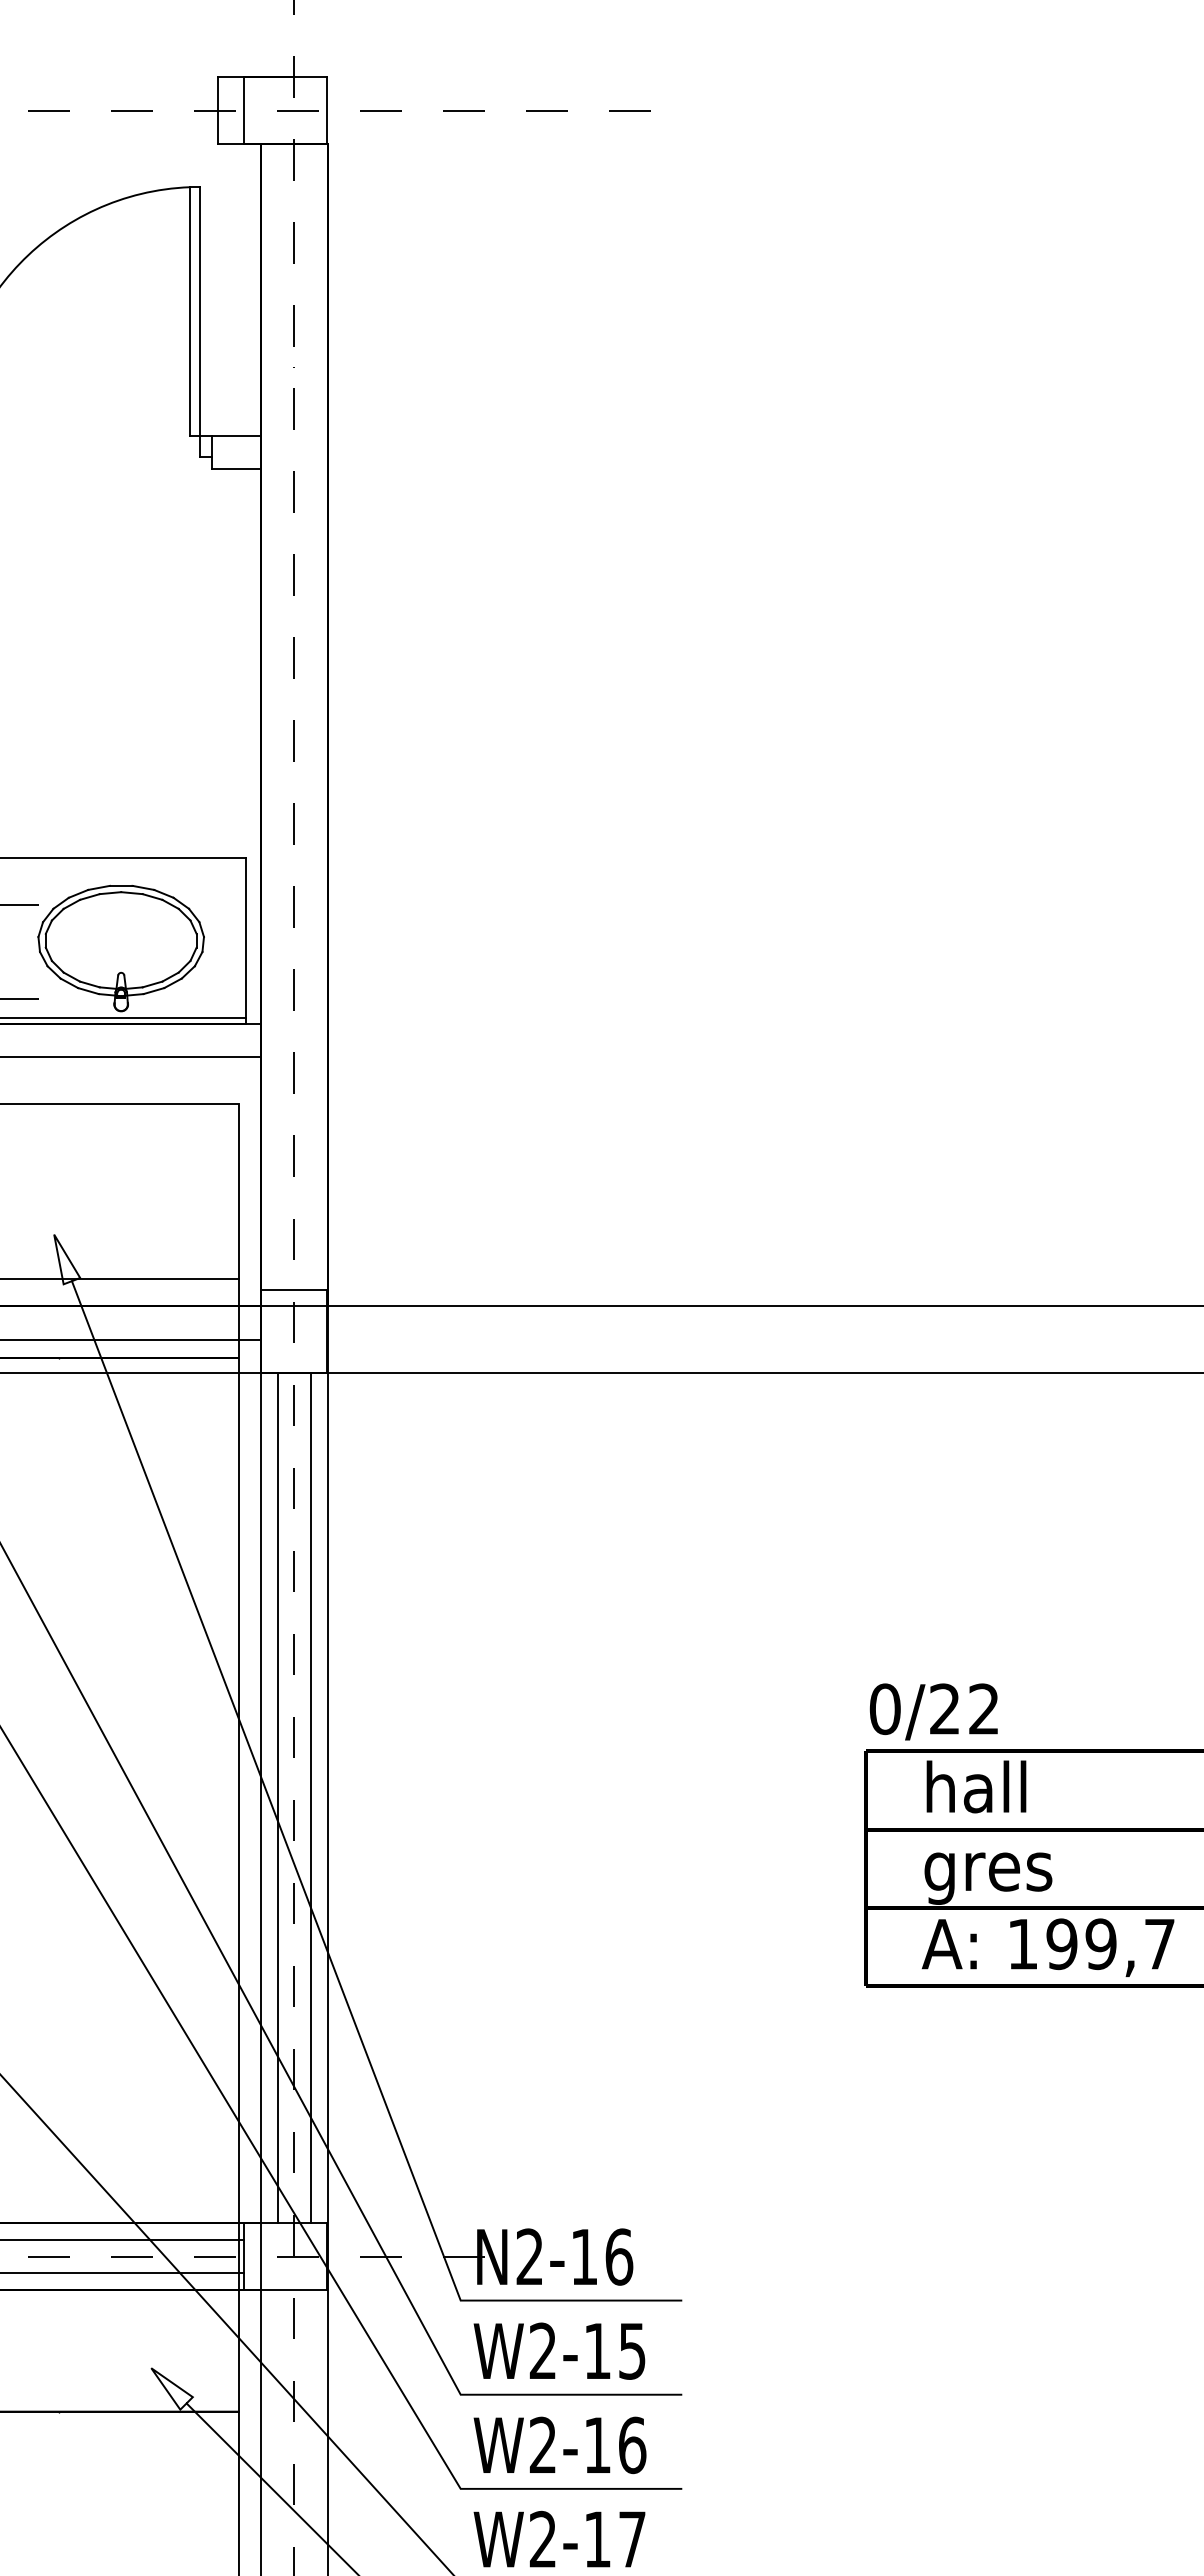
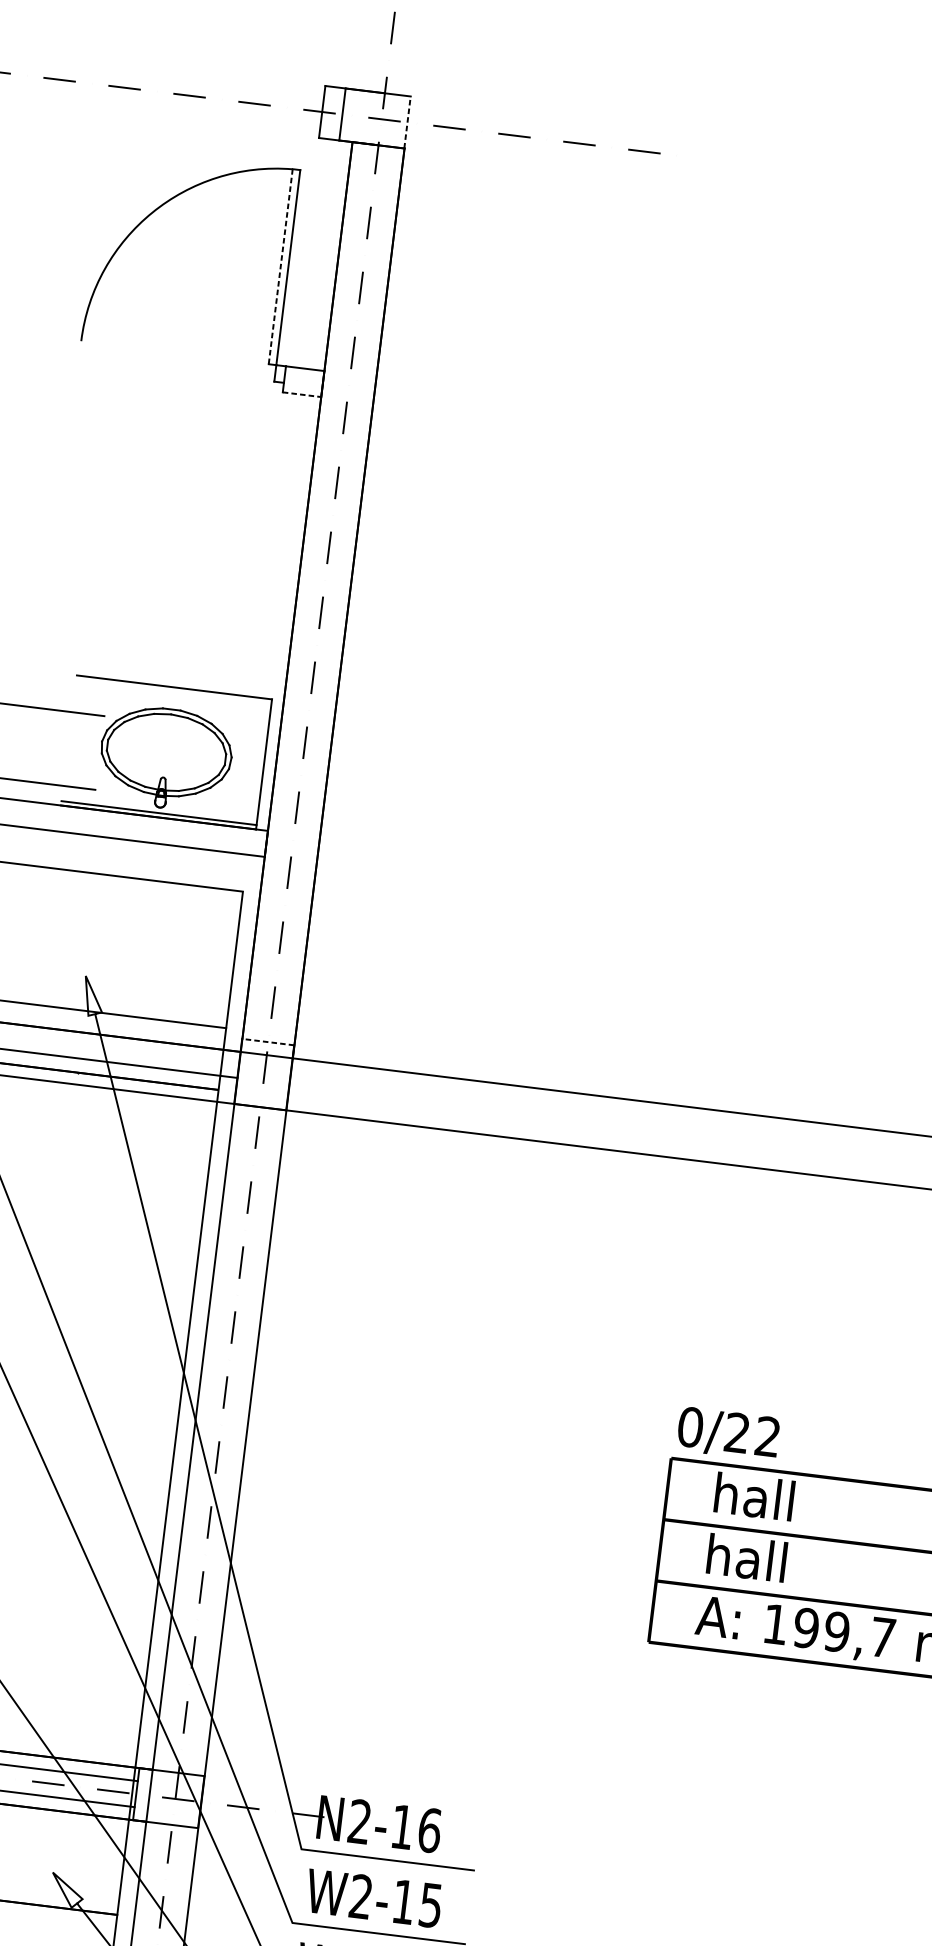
line: (327, 110) -> (407, 122), solid -> dashed
line: (189, 311) -> (280, 266), solid -> dashed
line: (236, 469) -> (302, 394), solid -> dashed
line: (293, 1289) -> (267, 1041), solid -> dashed
line: (277, 1797) -> (206, 1437), removed
line: (310, 1797) -> (232, 1441), removed
text: (988, 1871) -> (755, 1564), gres -> hall

